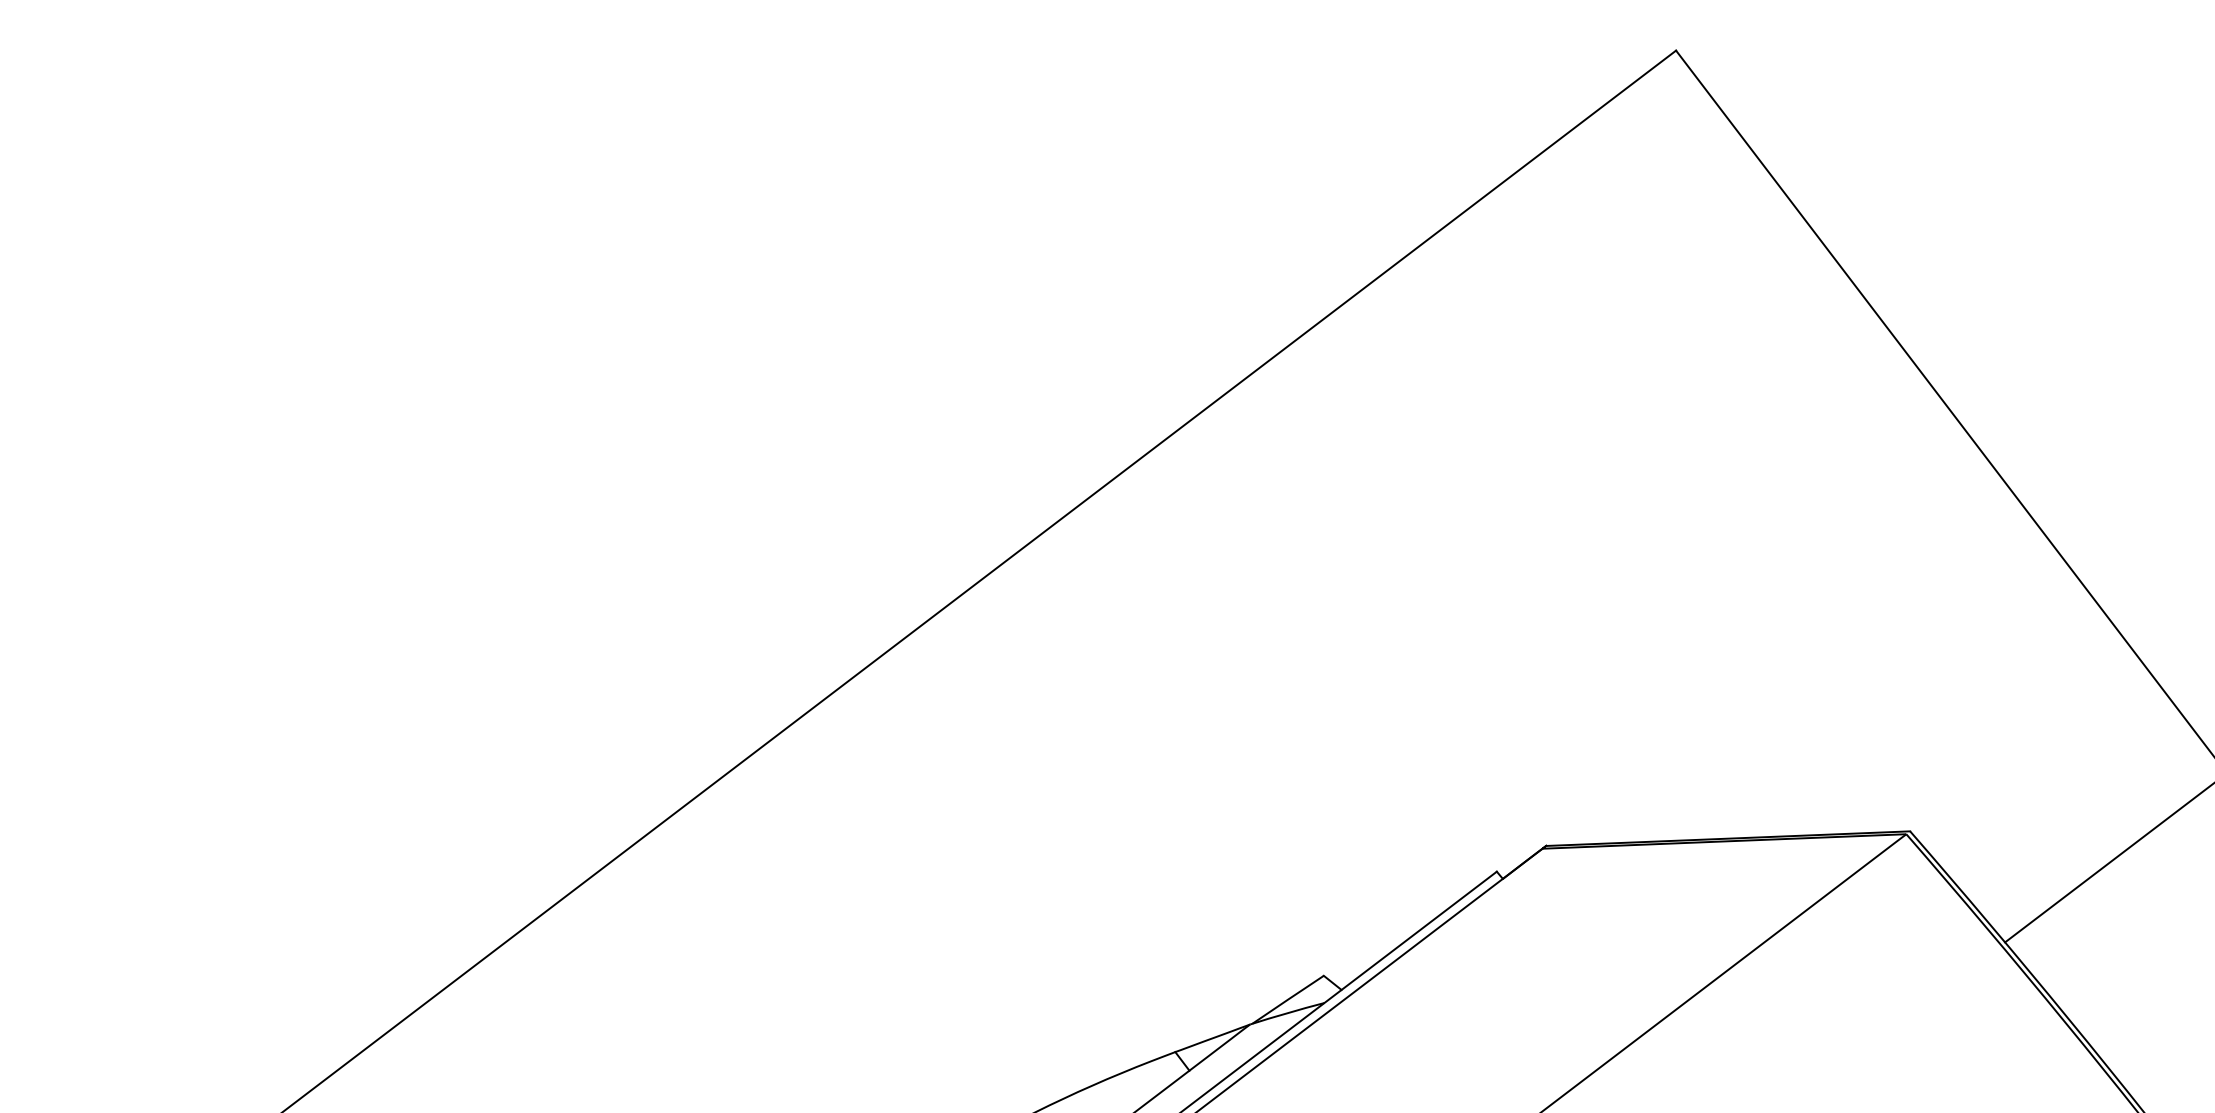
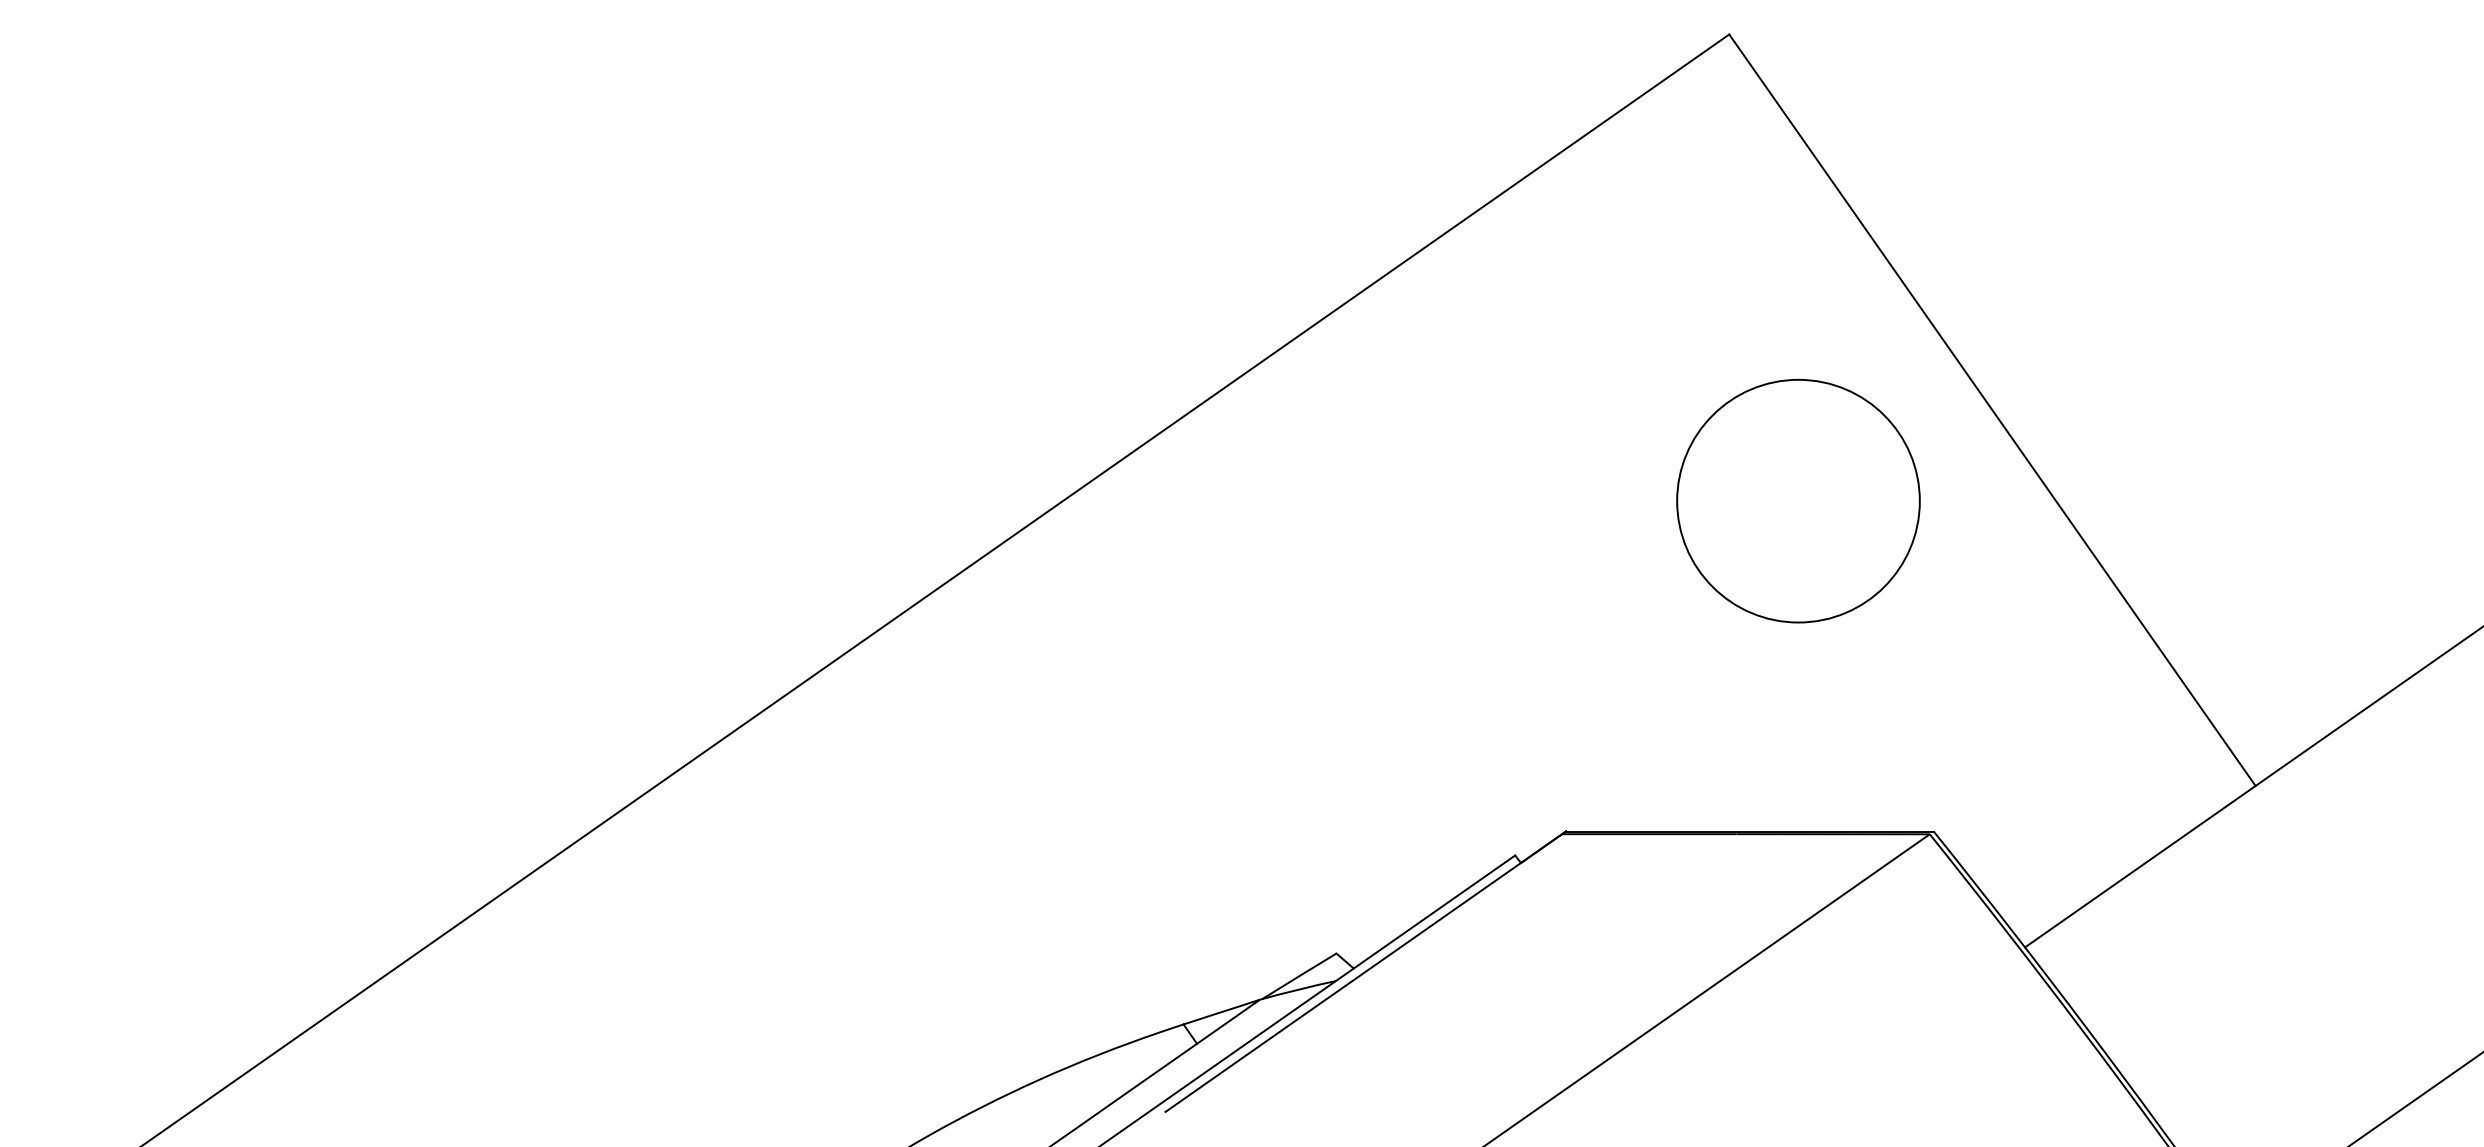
circle: (1763, 510) -> (1798, 501), added

